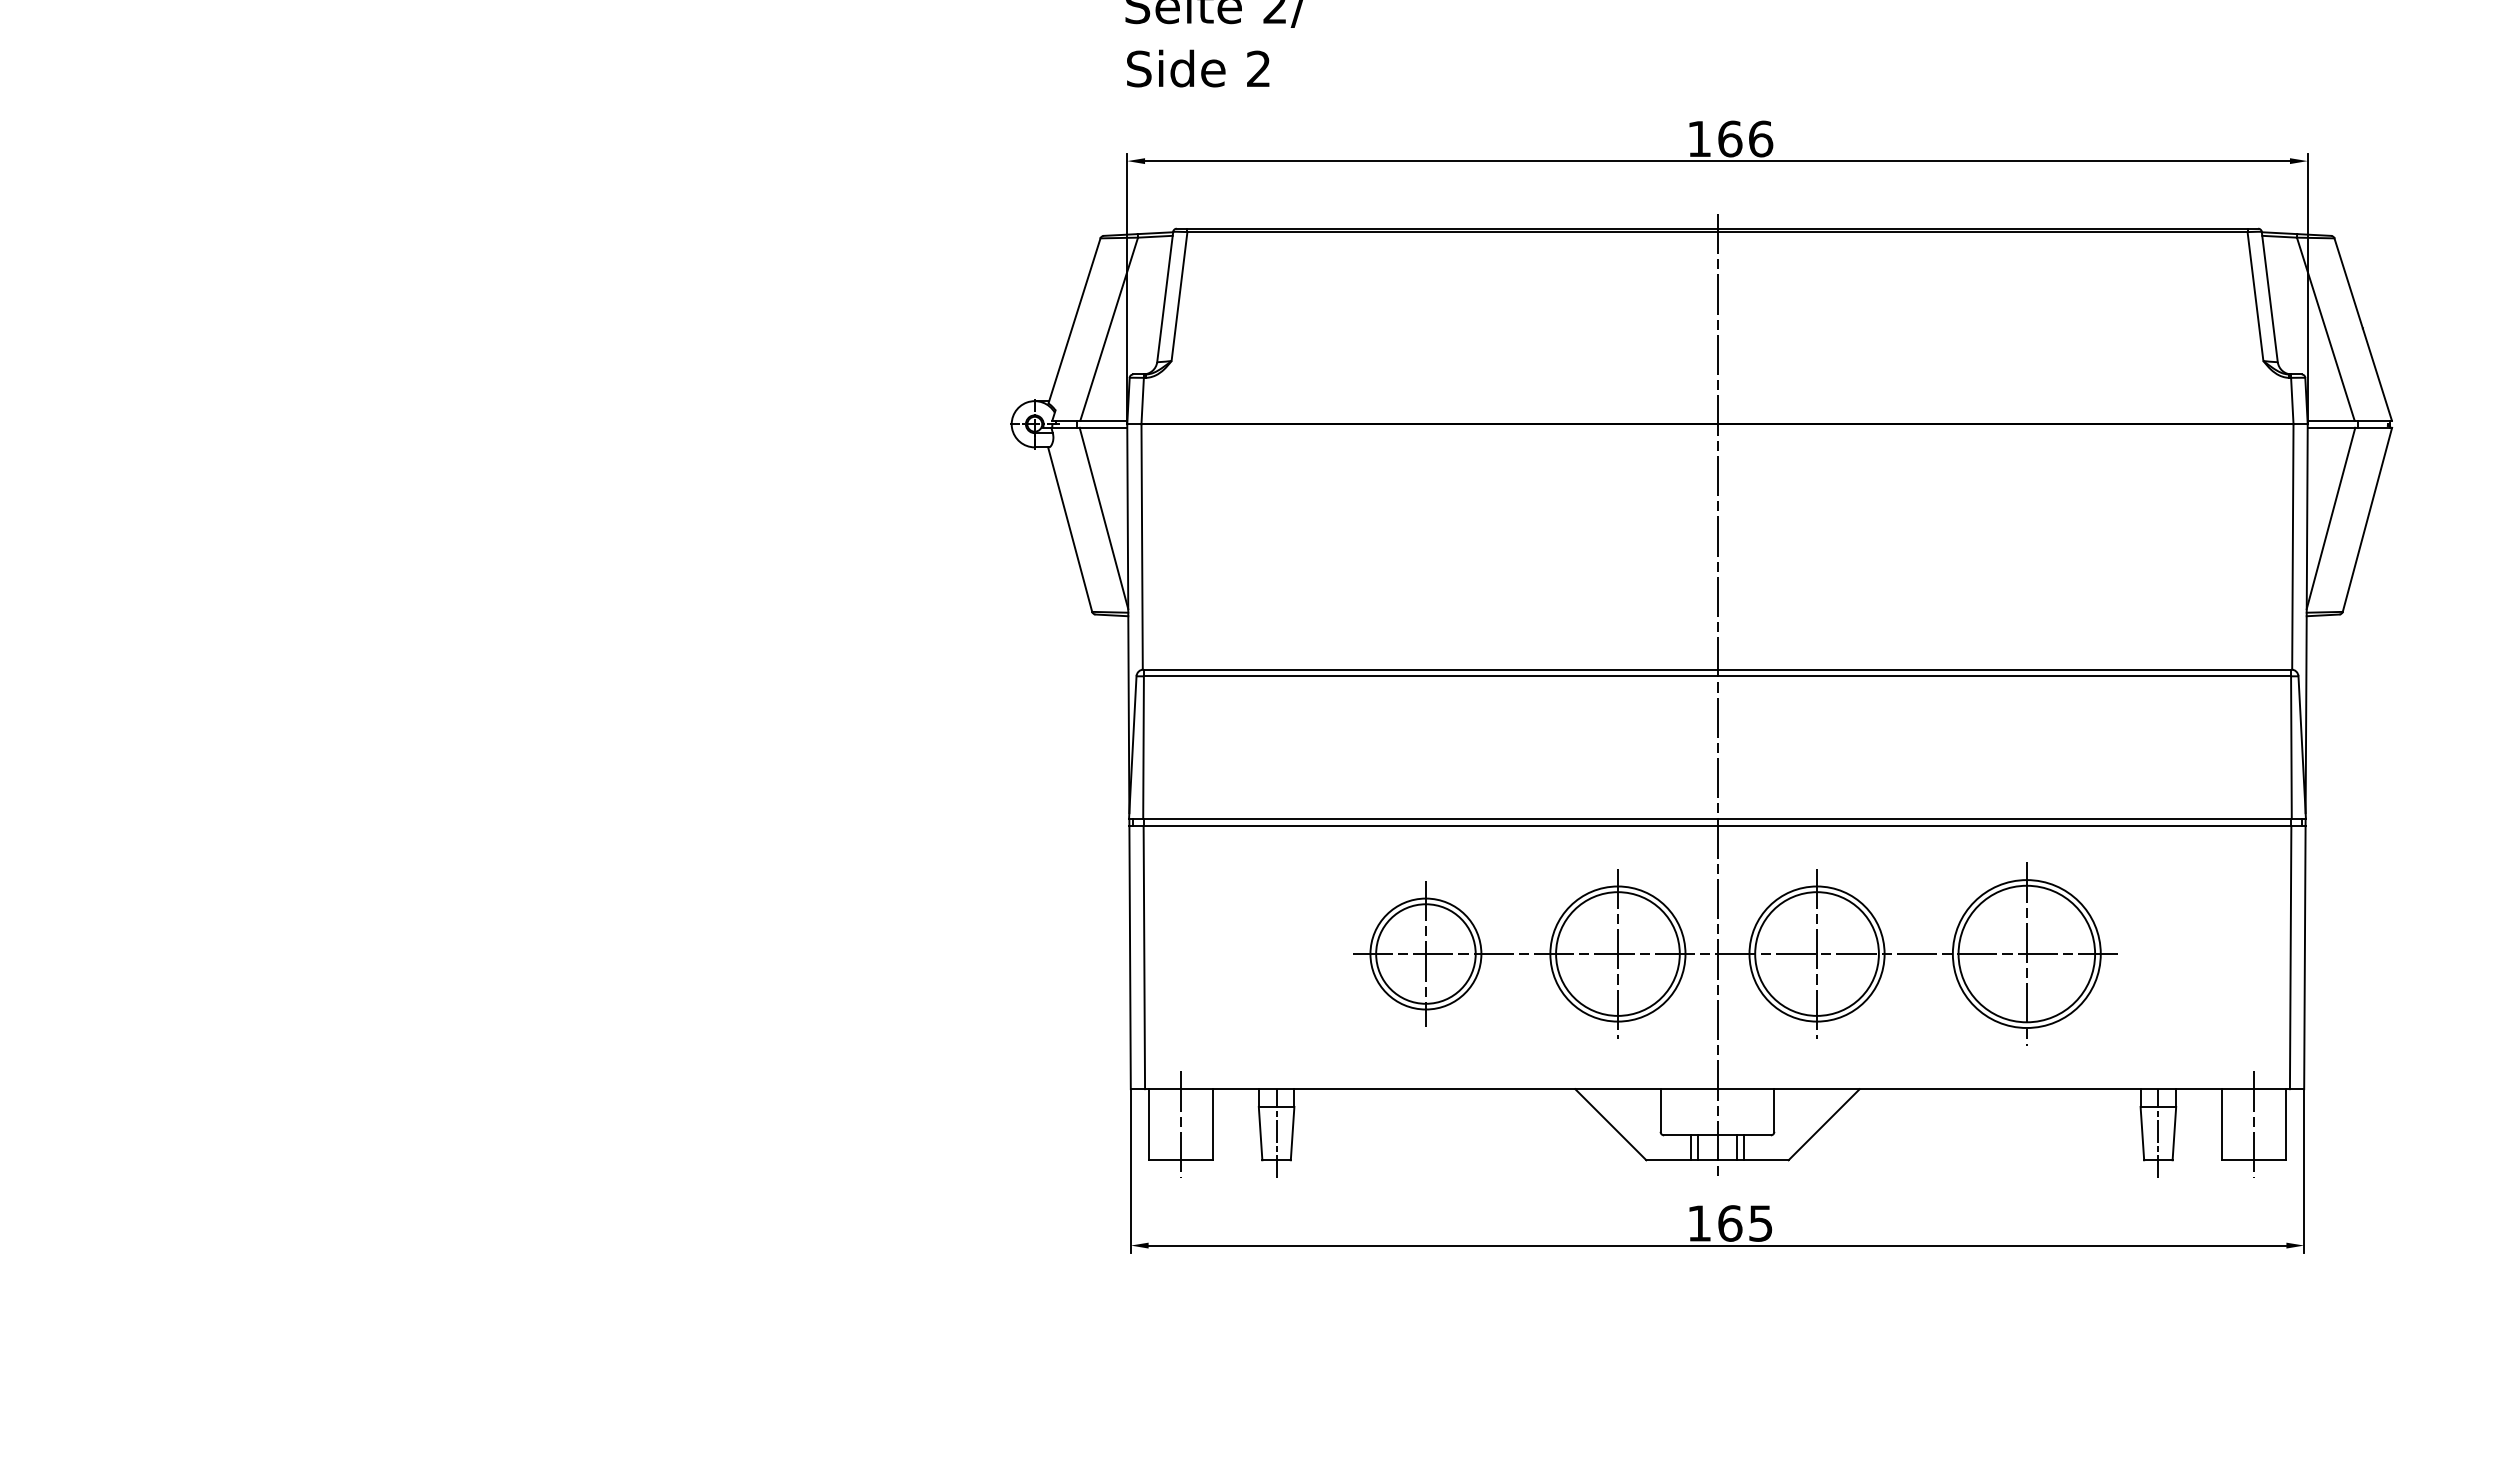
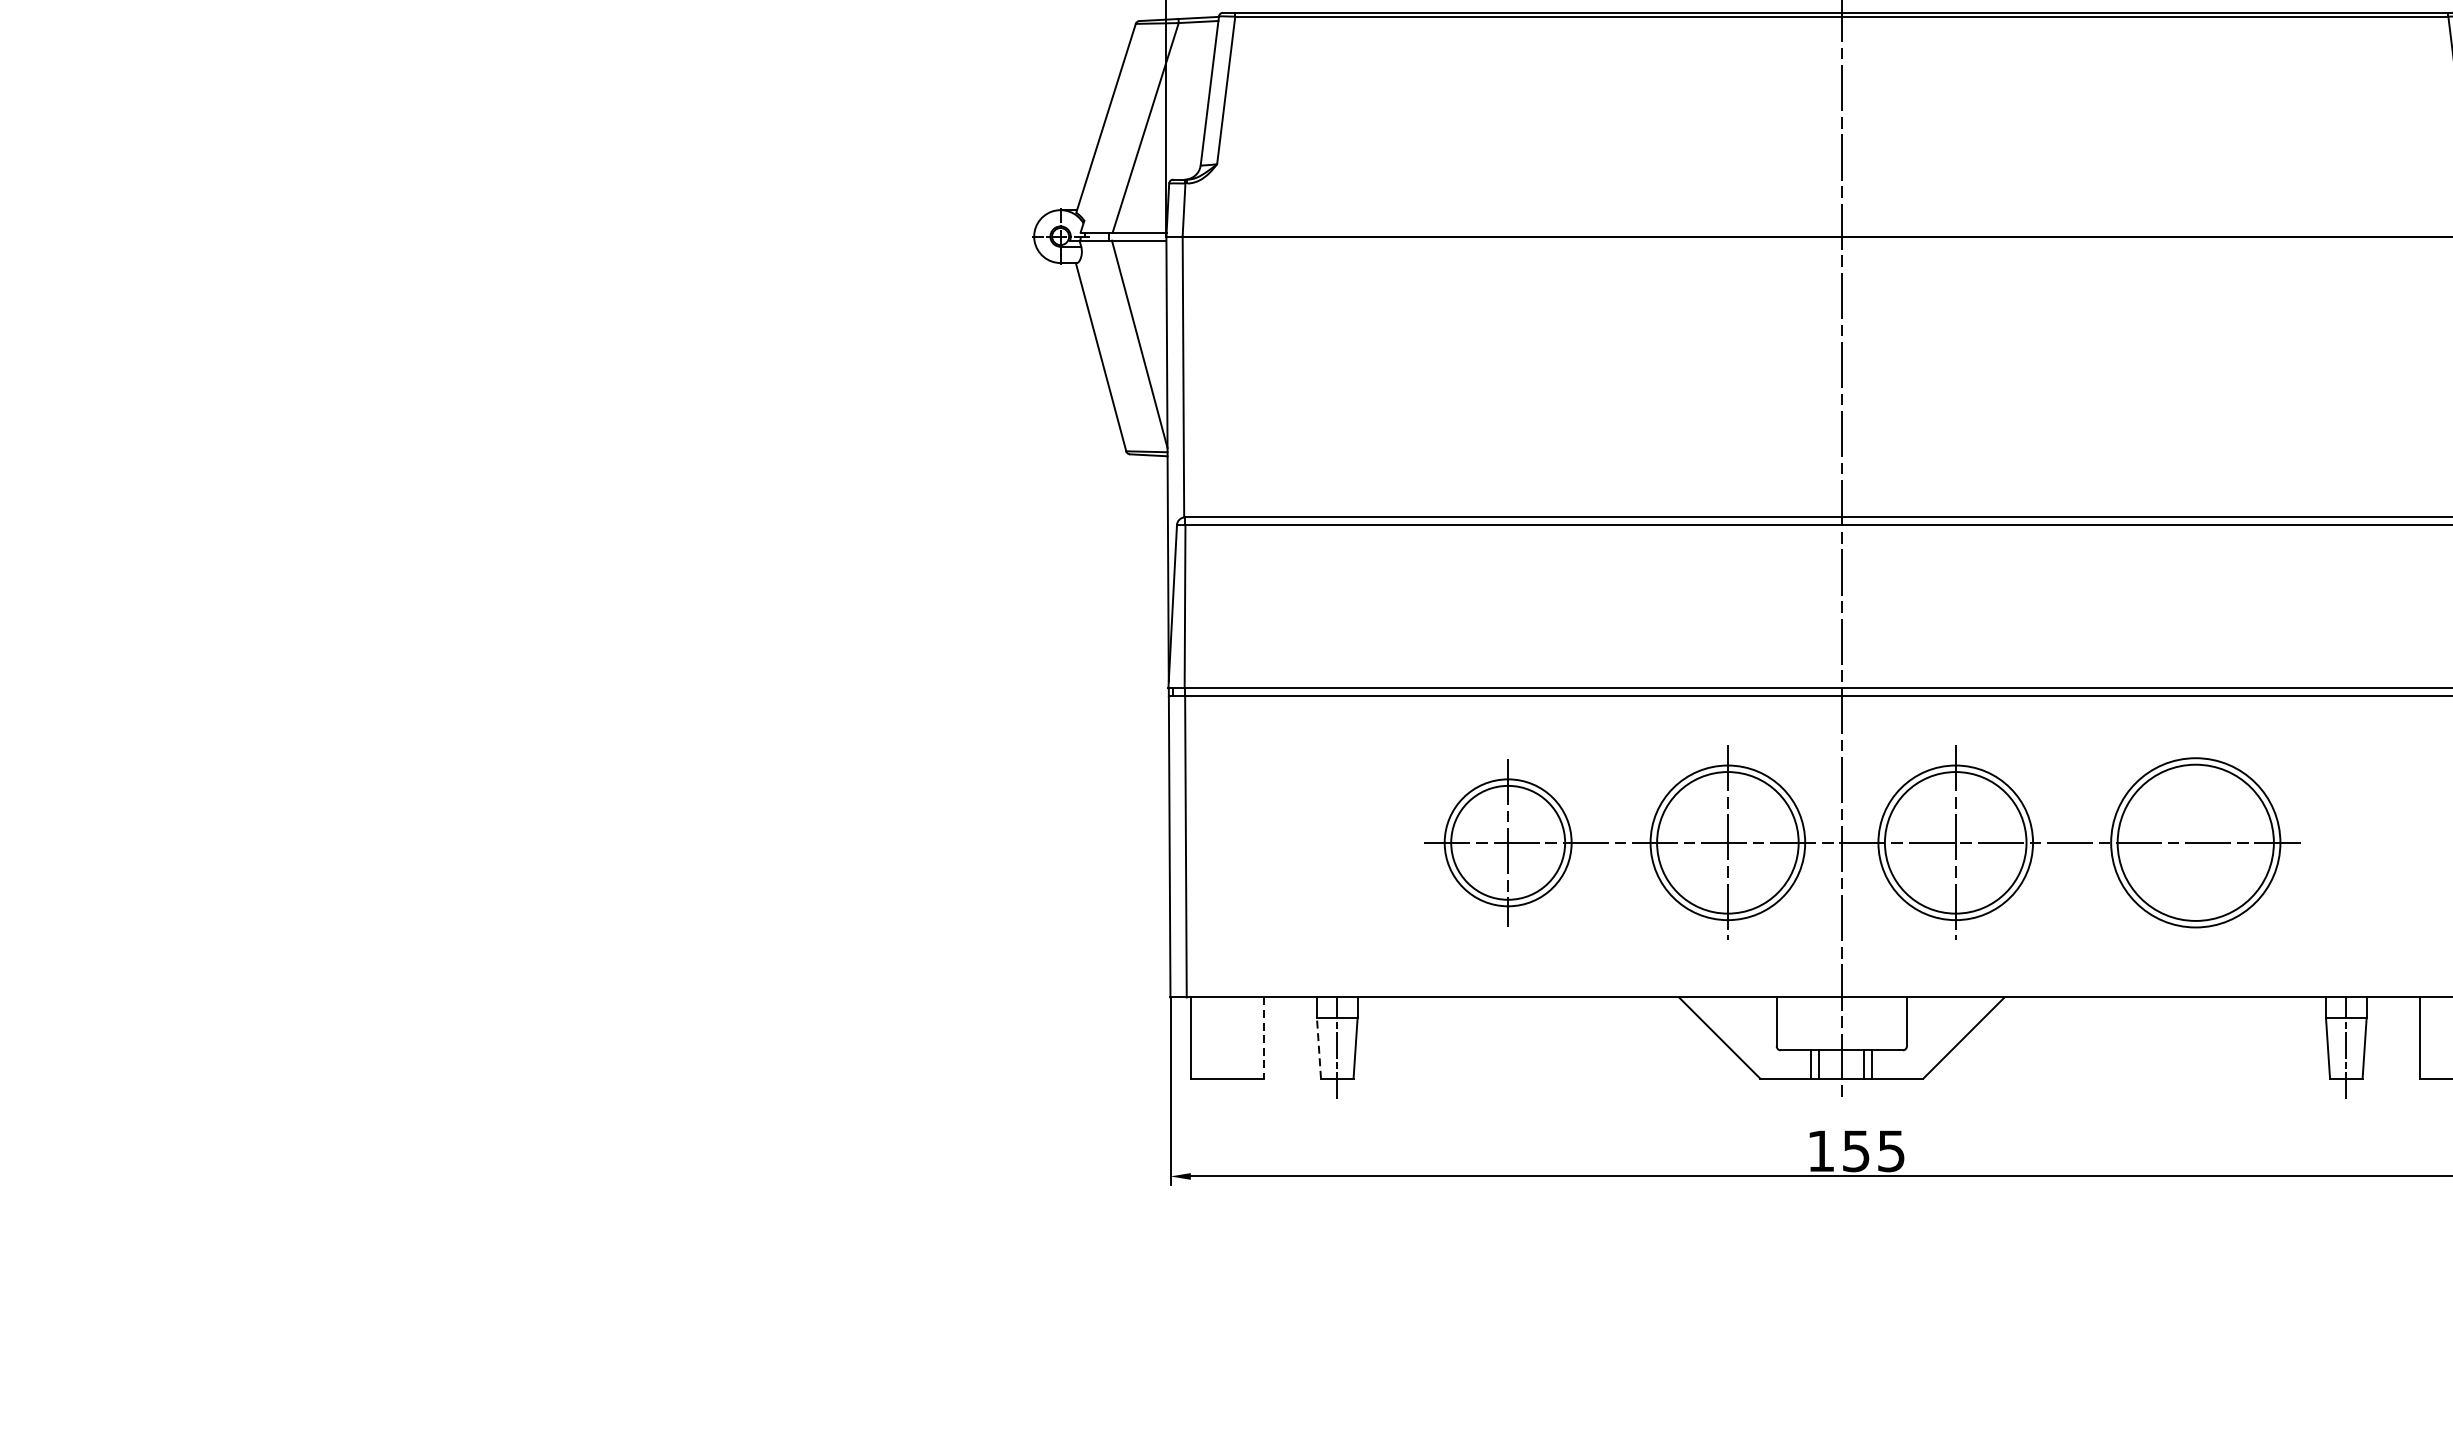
line: (2026, 953) -> (2195, 842), removed
line: (1180, 1124) -> (1227, 1037), removed
line: (1212, 1124) -> (1263, 1037), solid -> dashed
line: (1260, 1133) -> (1318, 1048), solid -> dashed
text: (1730, 1223) -> (1856, 1151), 165 -> 155

